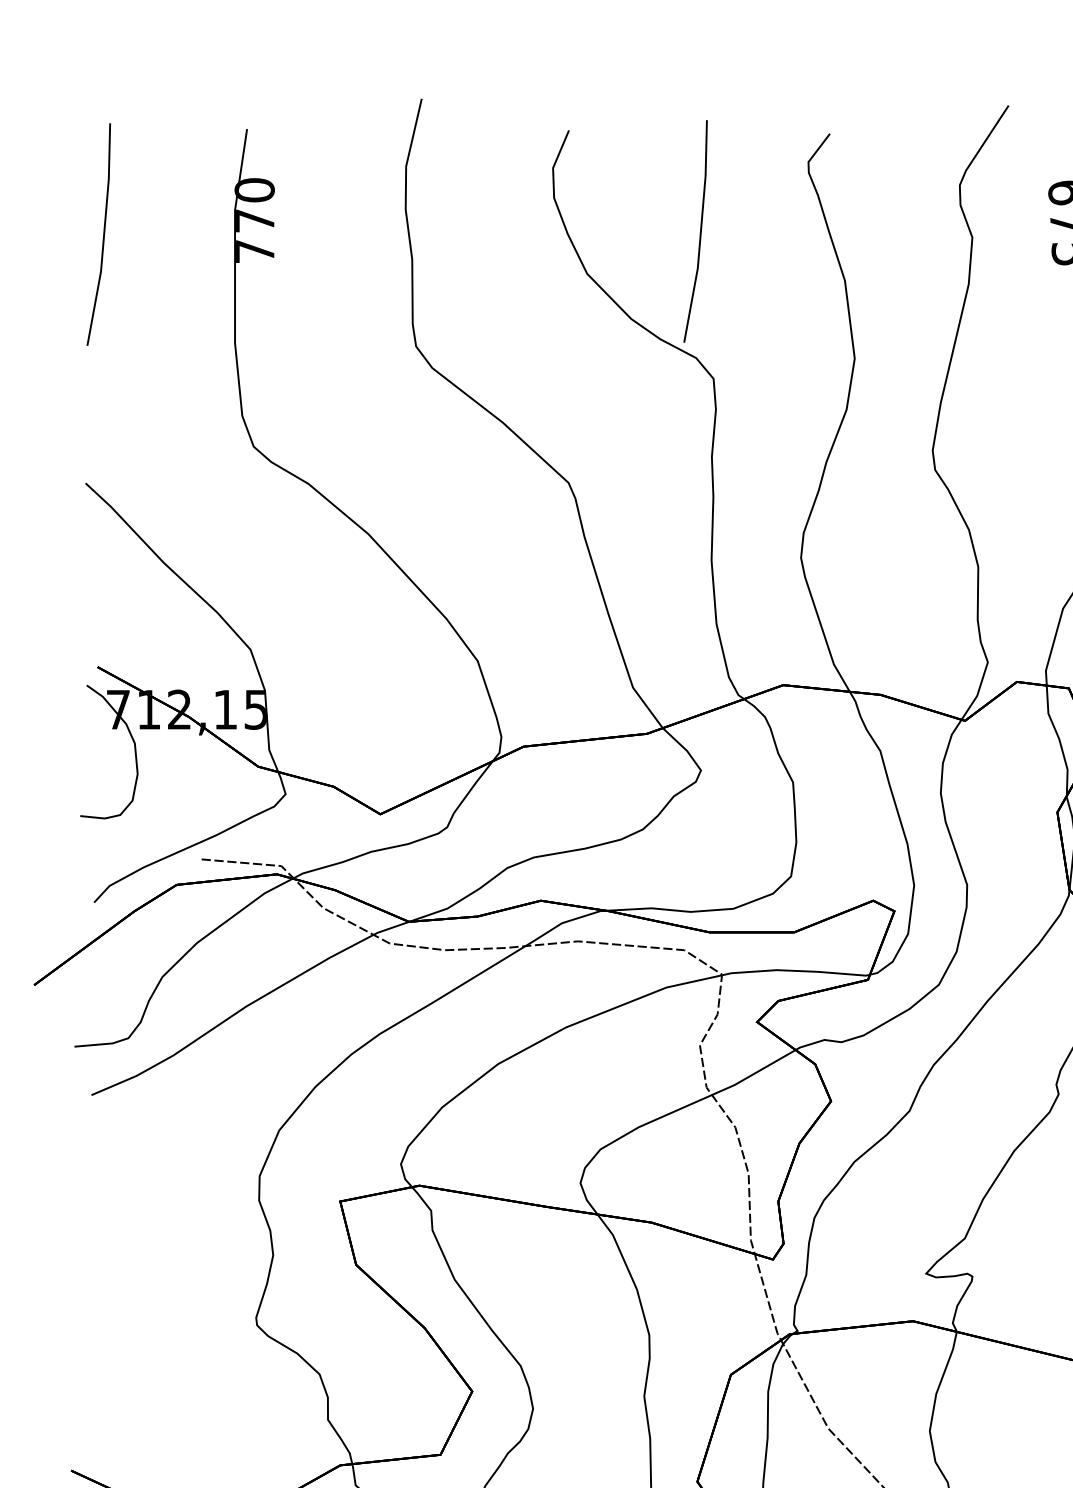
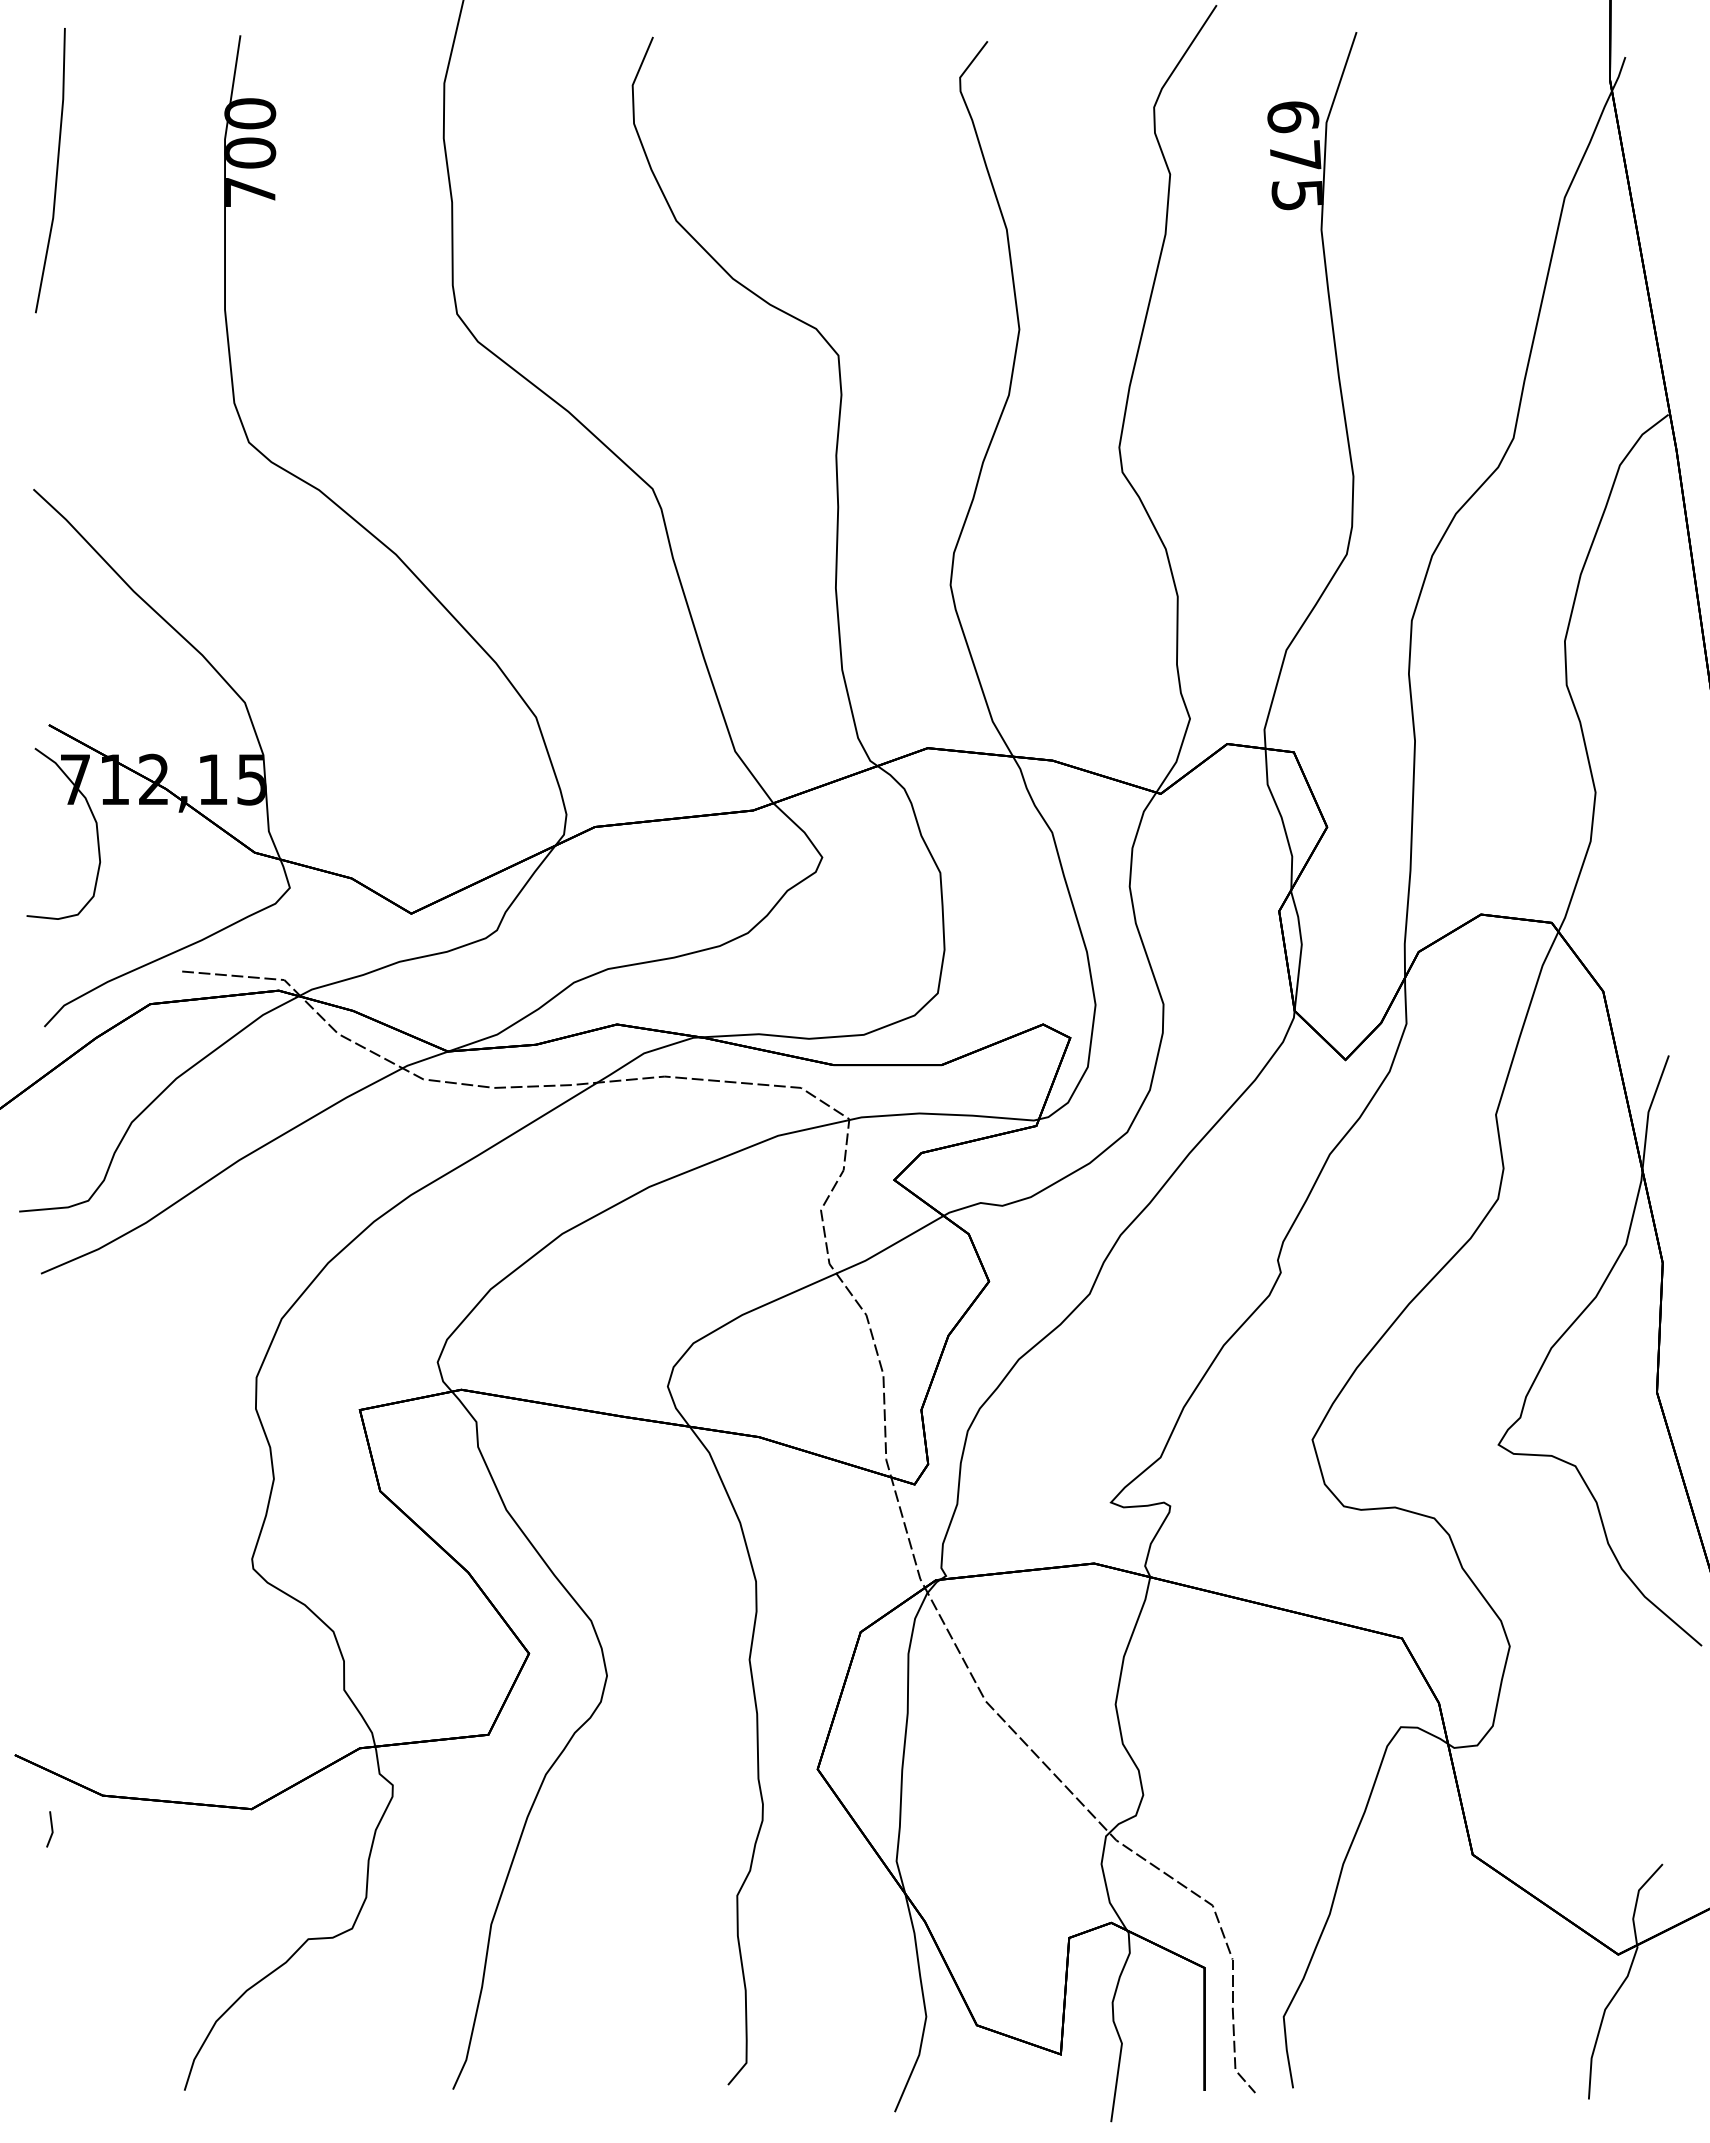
text: (255, 220) -> (251, 152), 770 -> 700
line: (700, 231) -> (821, 166), removed

